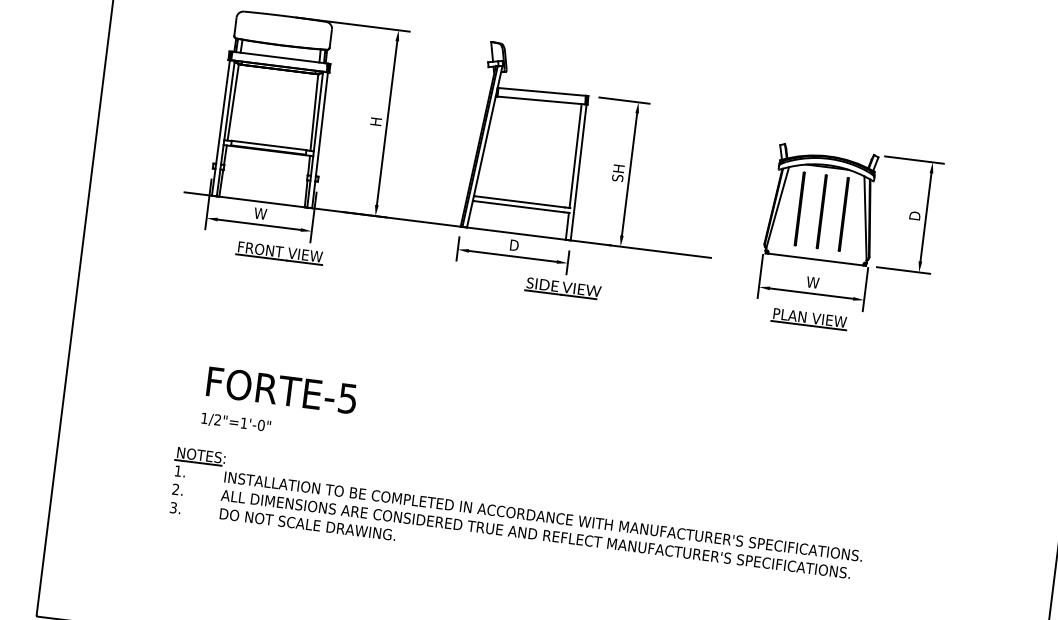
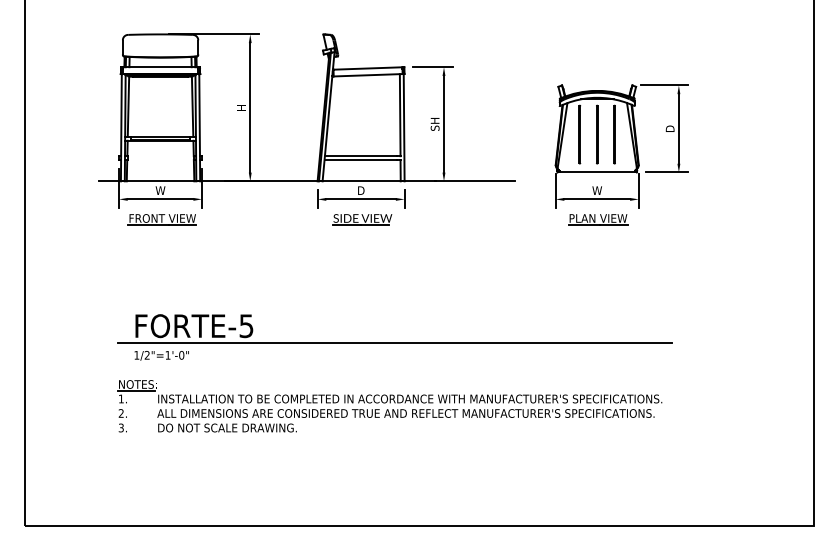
part: (278, 253) -> (161, 219), moved
part: (563, 288) -> (362, 219), moved
line: (532, 443) -> (394, 343), added

